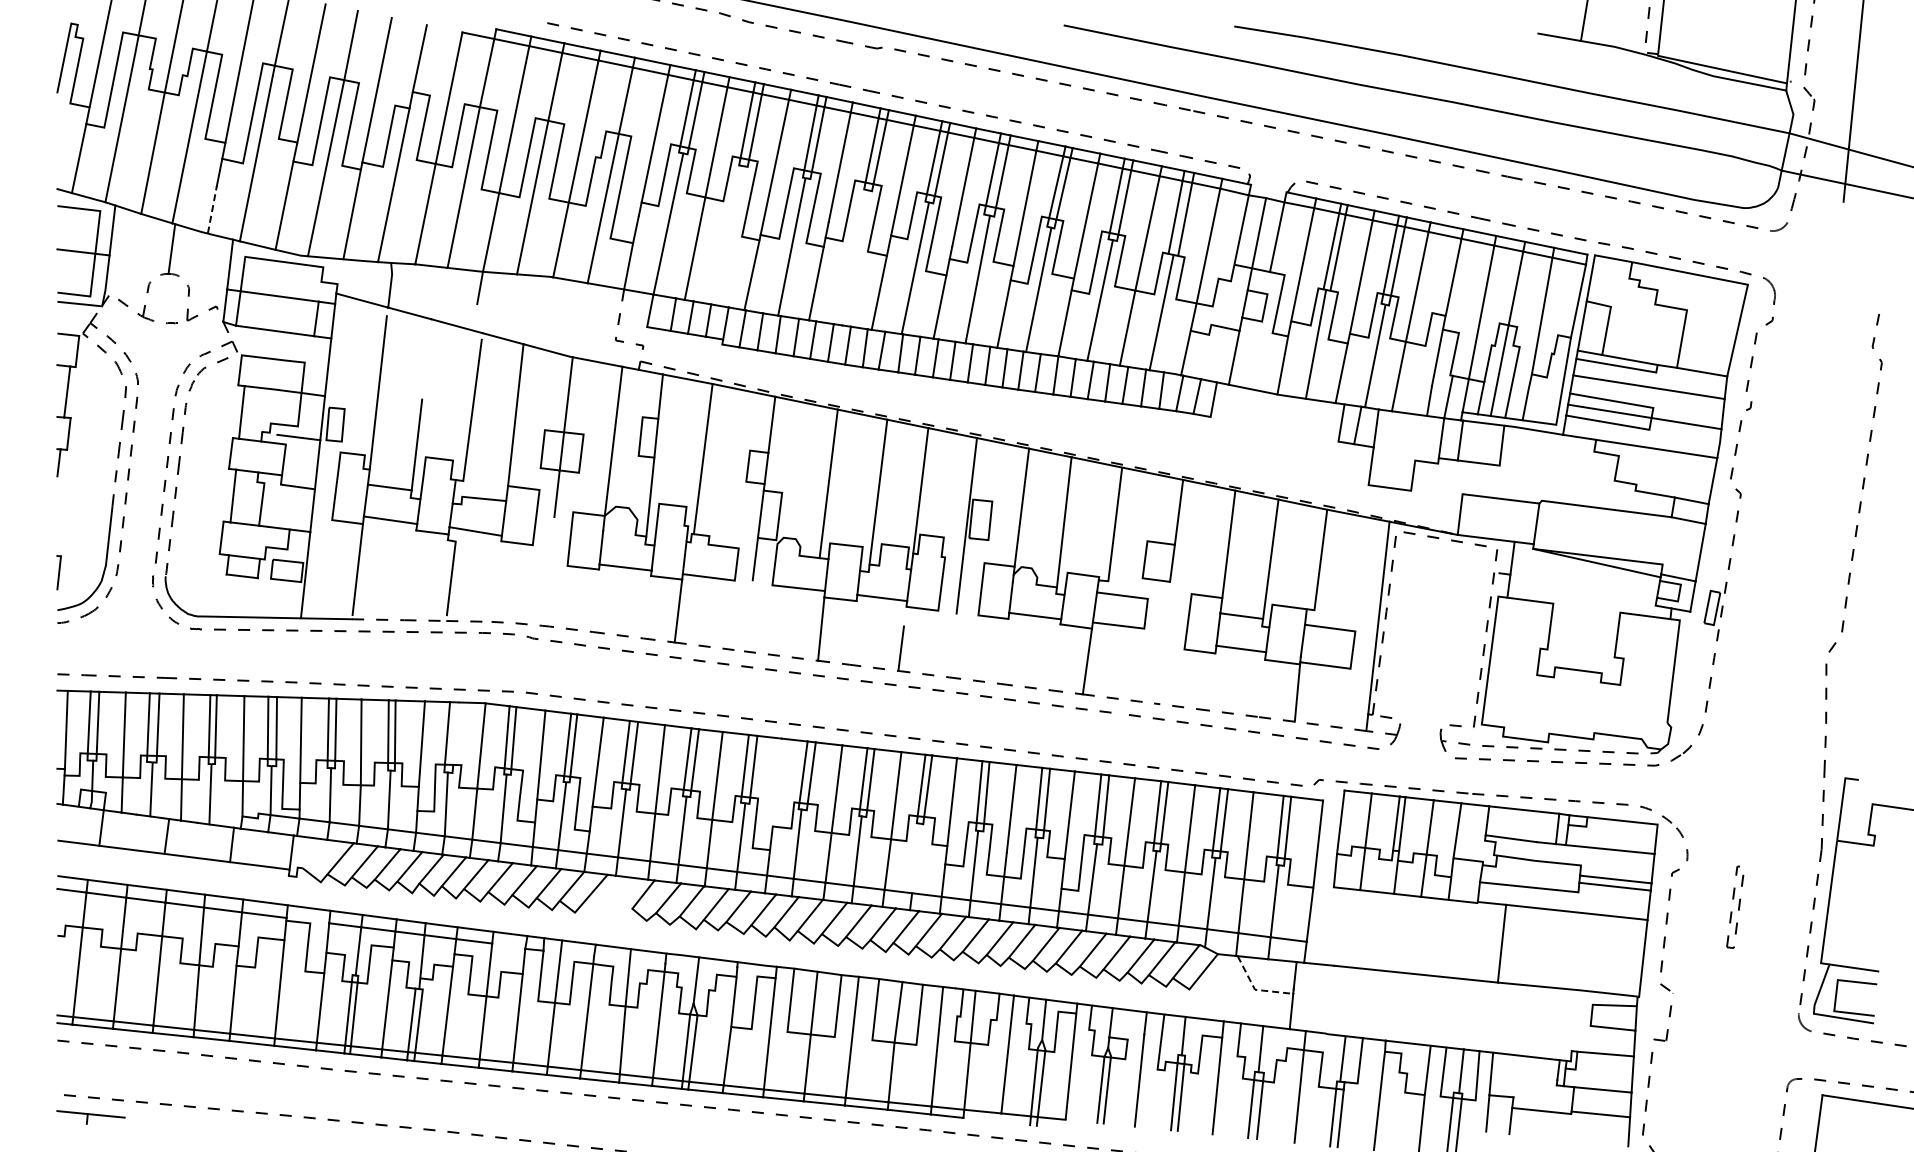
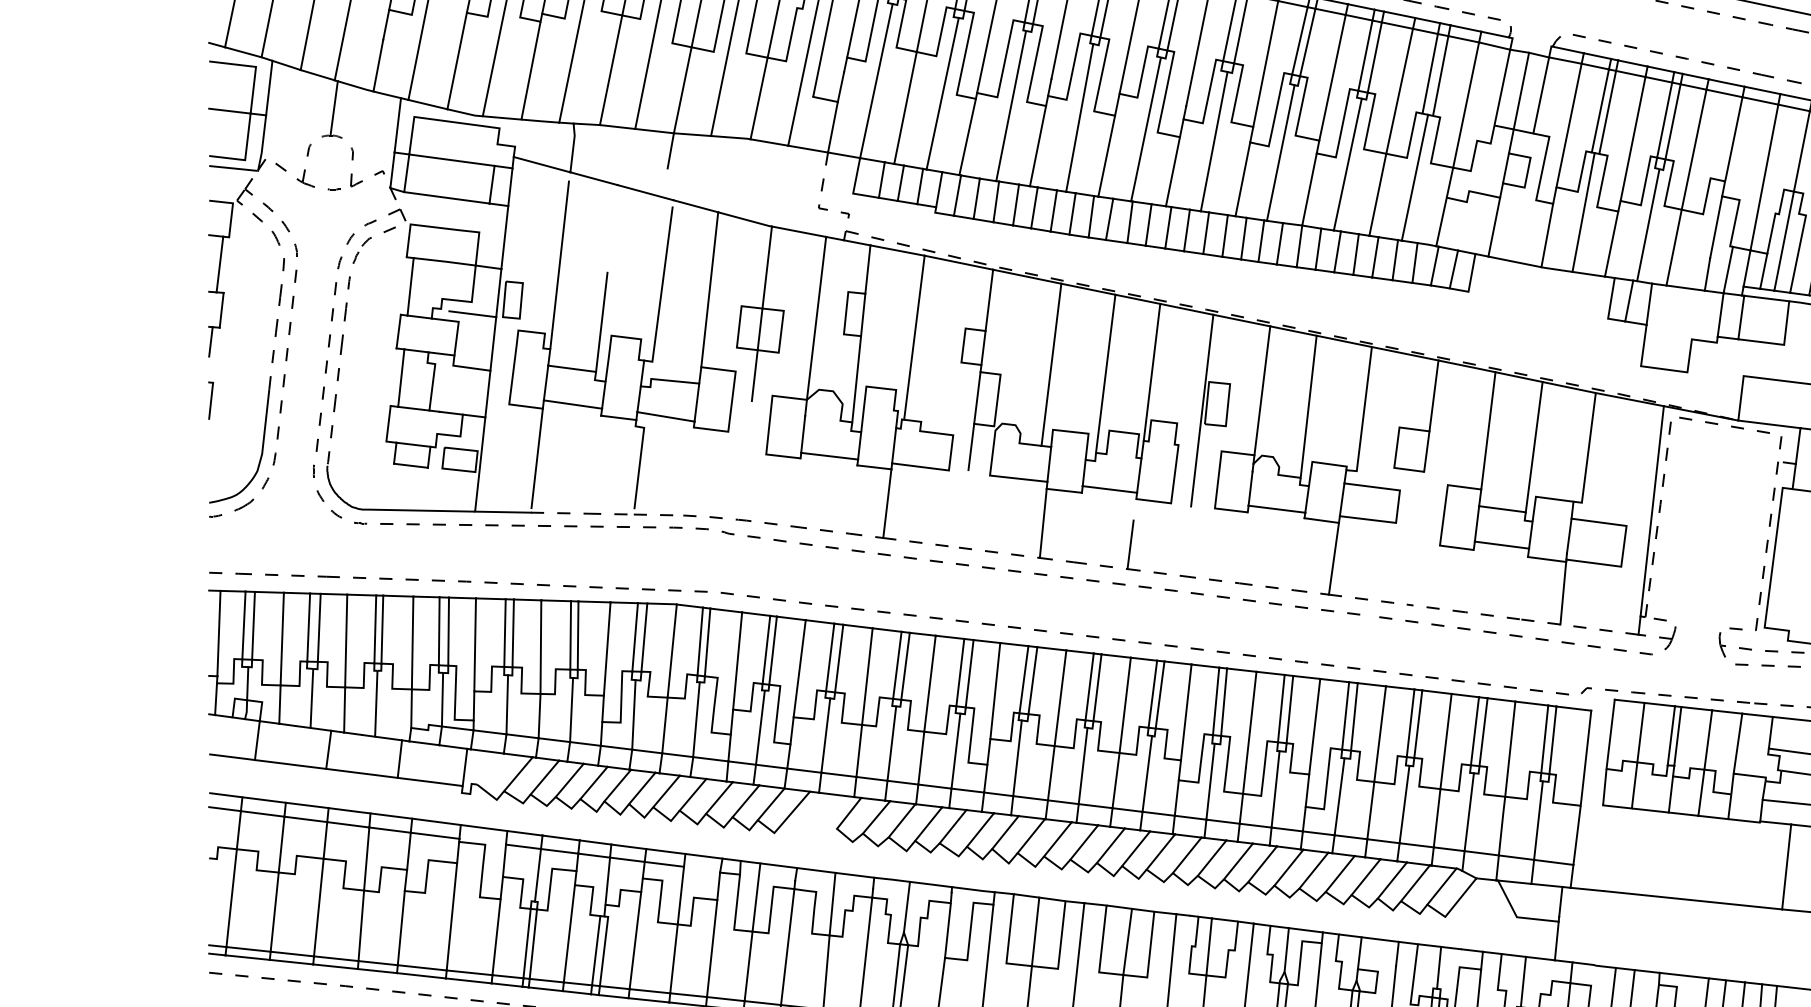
line: (212, 209) -> (378, 65), dashed -> solid
line: (728, 235) -> (942, 93), added
line: (854, 257) -> (1079, 117), added
part: (58, 572) -> (210, 400), moved
line: (455, 733) -> (643, 637), added
line: (776, 782) -> (994, 690), added
line: (916, 858) -> (1147, 773), added
line: (1255, 989) -> (1517, 916), dashed -> solid

